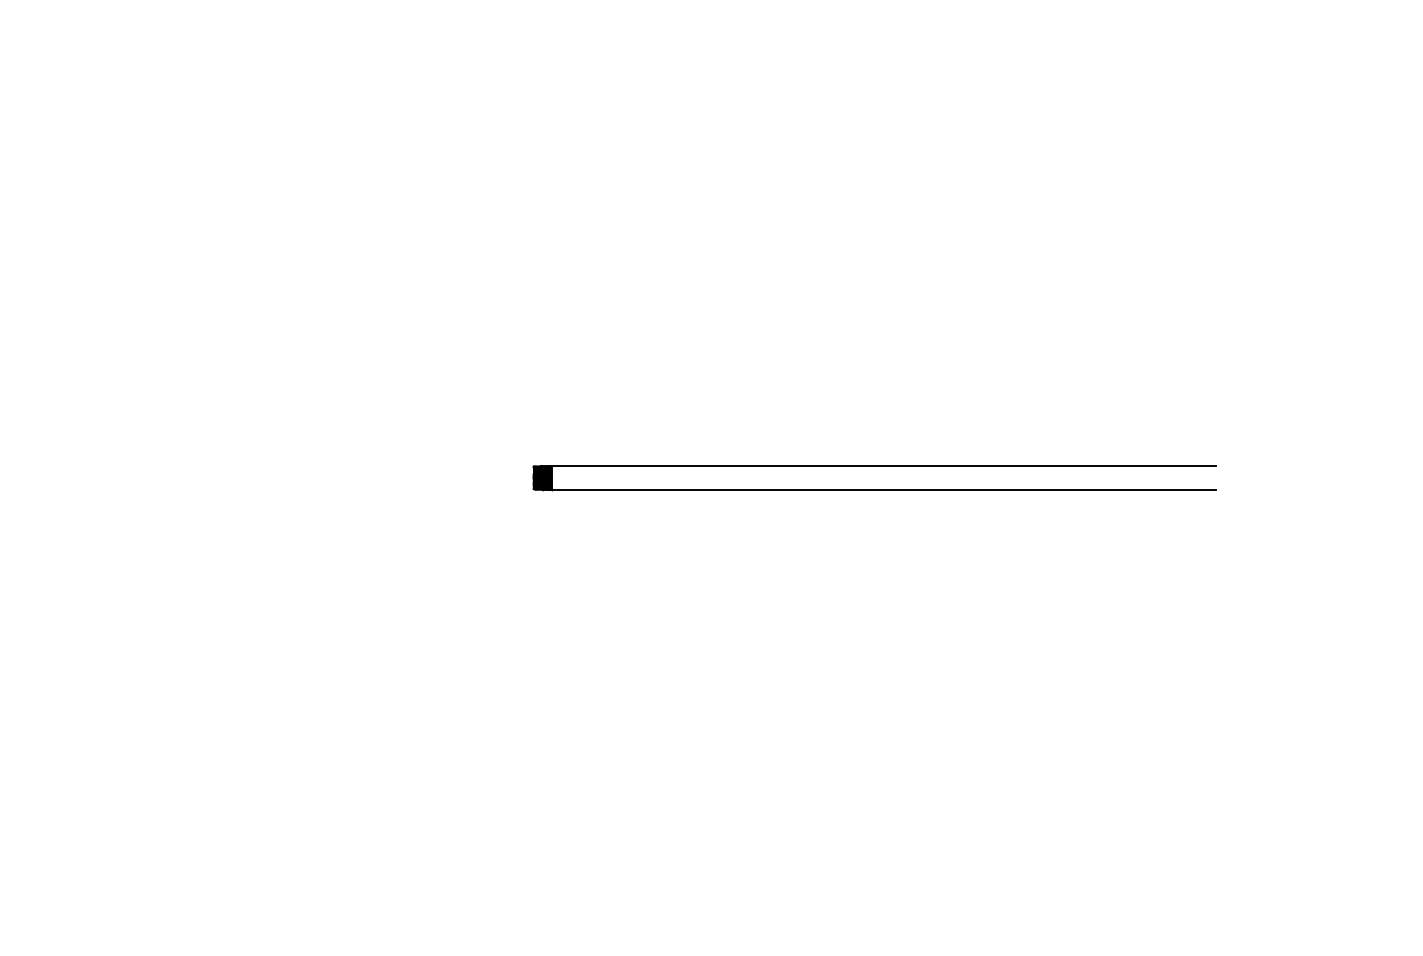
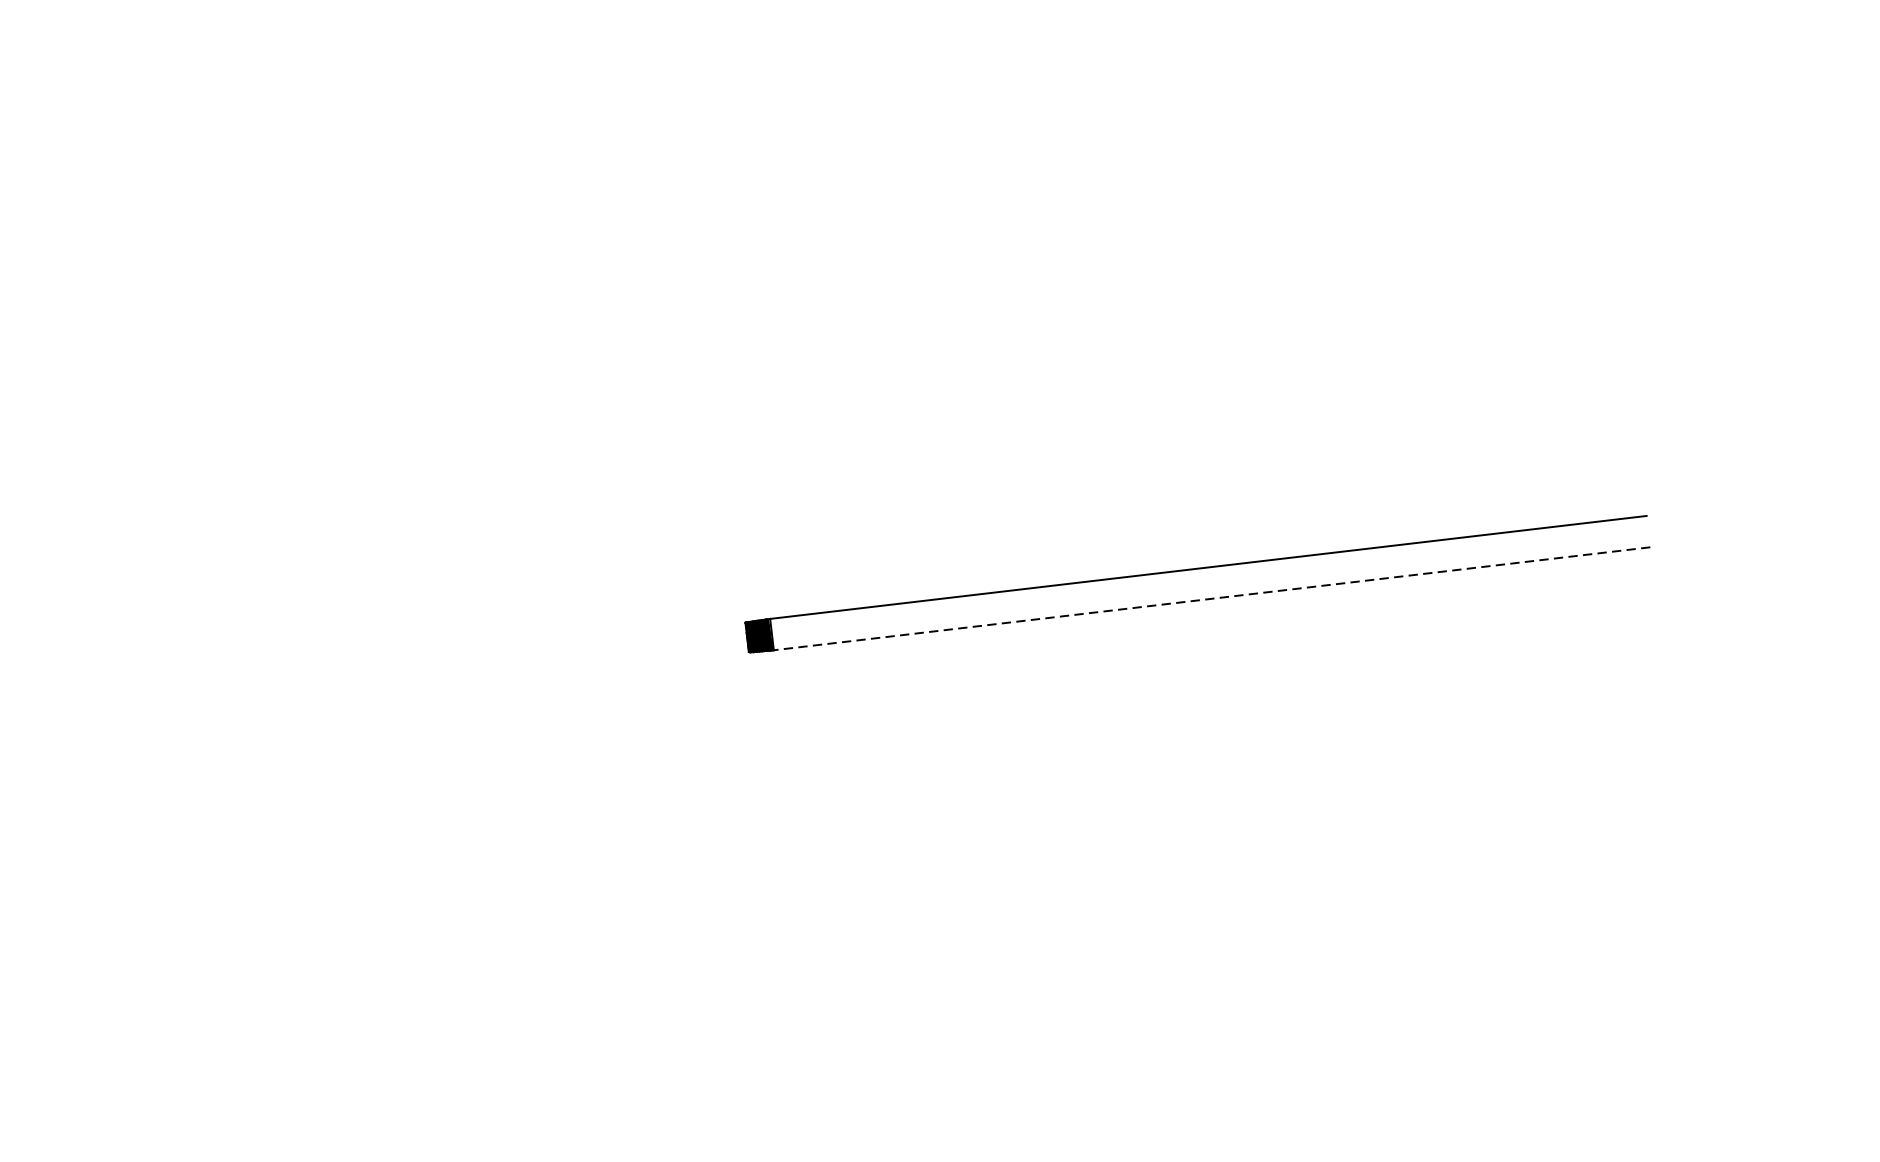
line: (884, 489) -> (1212, 598), solid -> dashed

